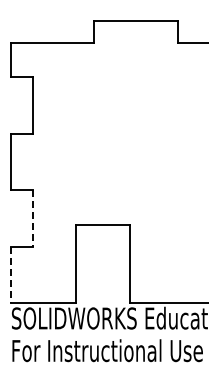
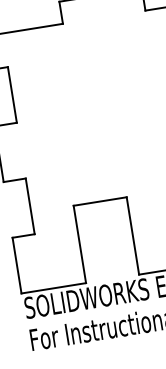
line: (33, 218) -> (30, 206), dashed -> solid
line: (10, 275) -> (17, 266), dashed -> solid

